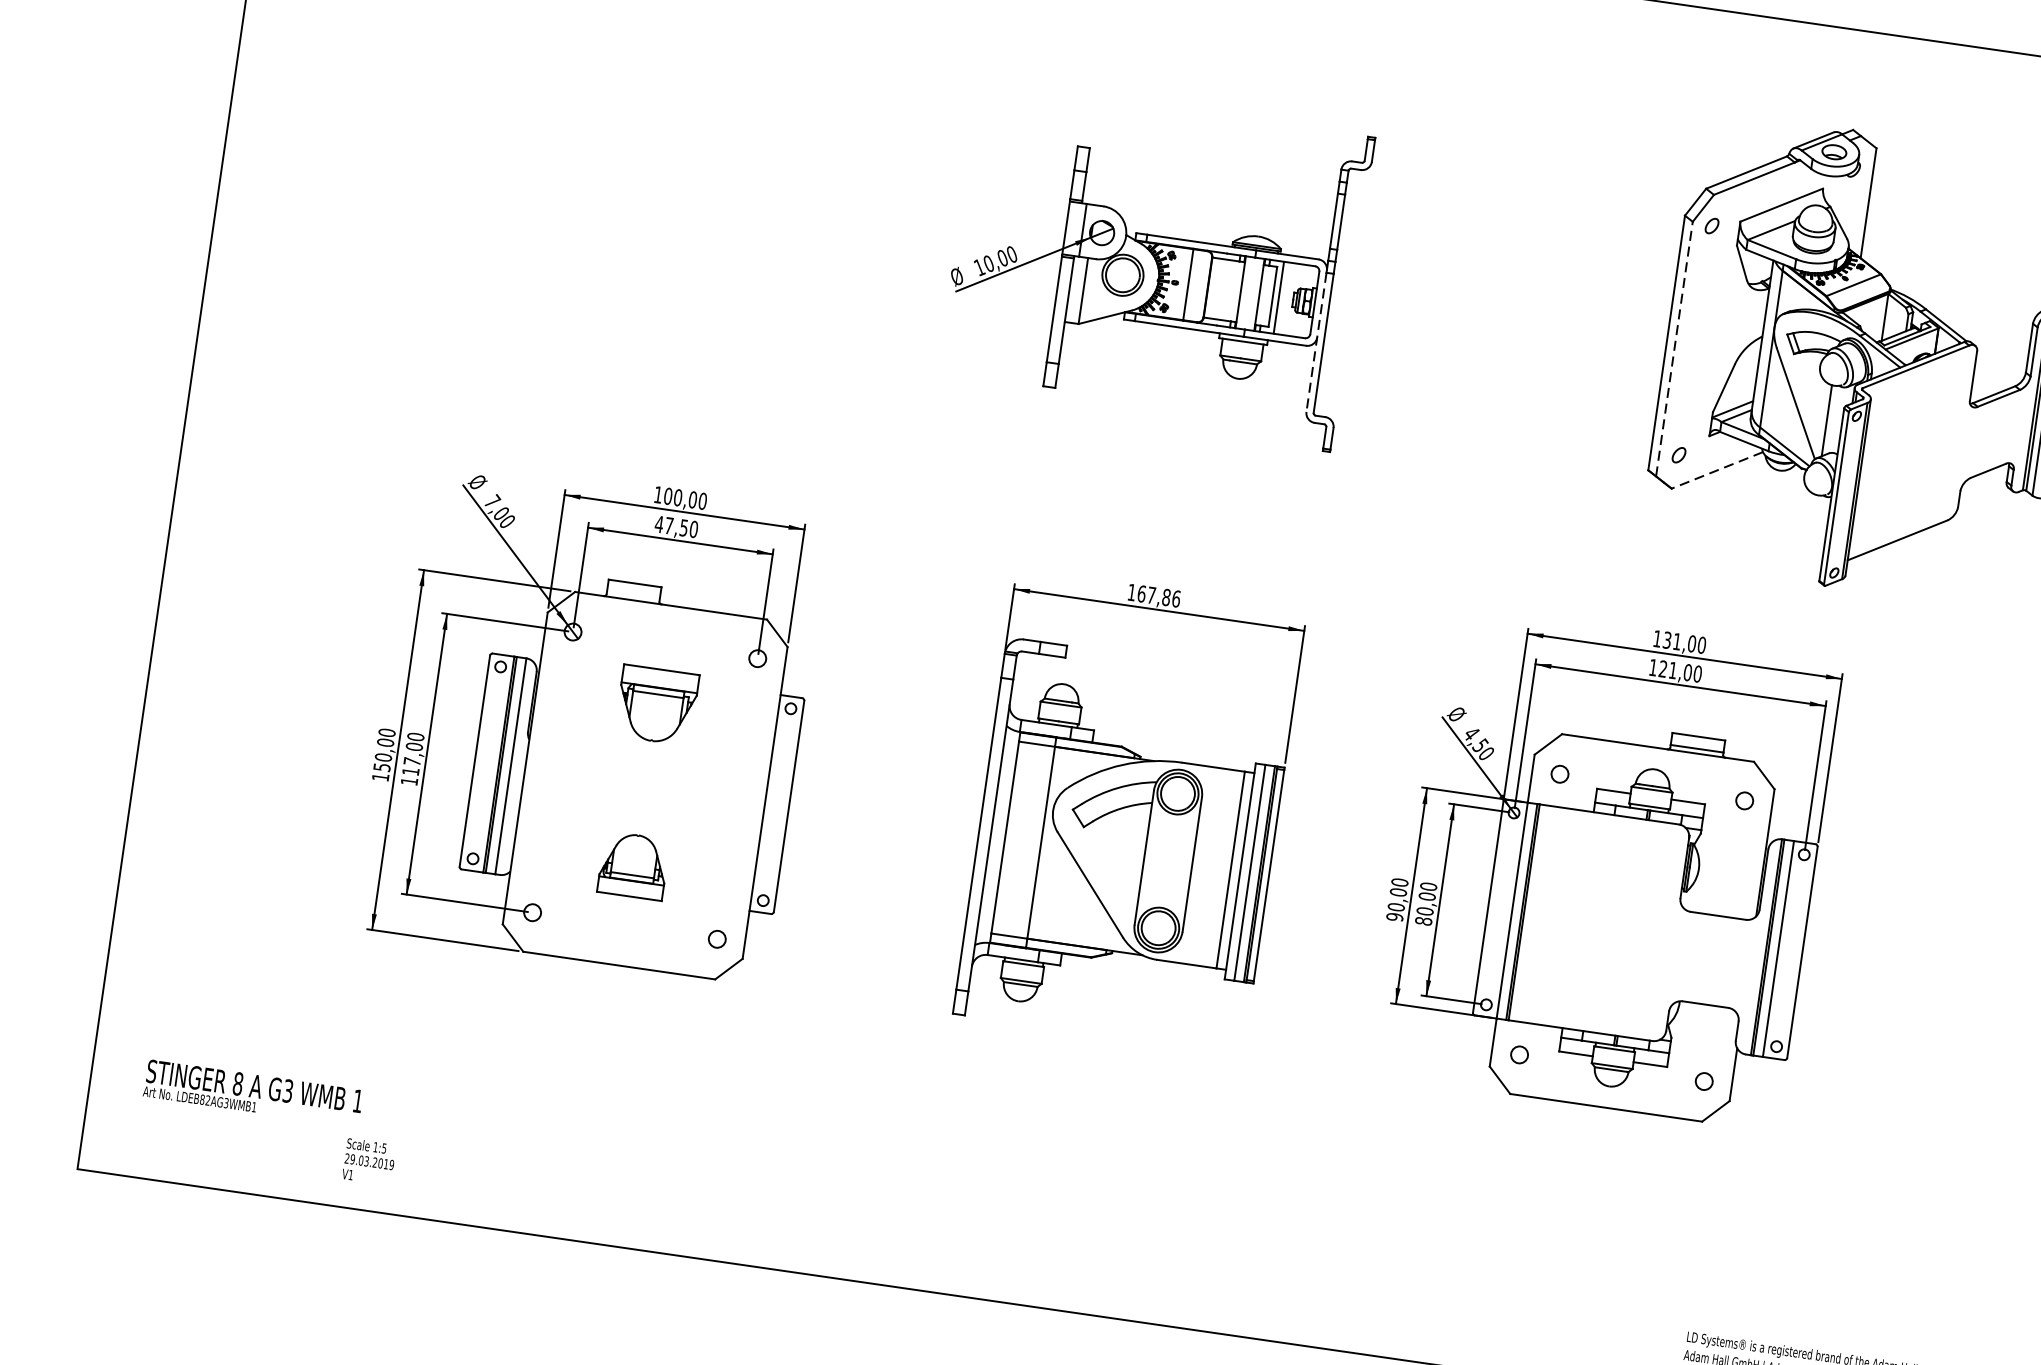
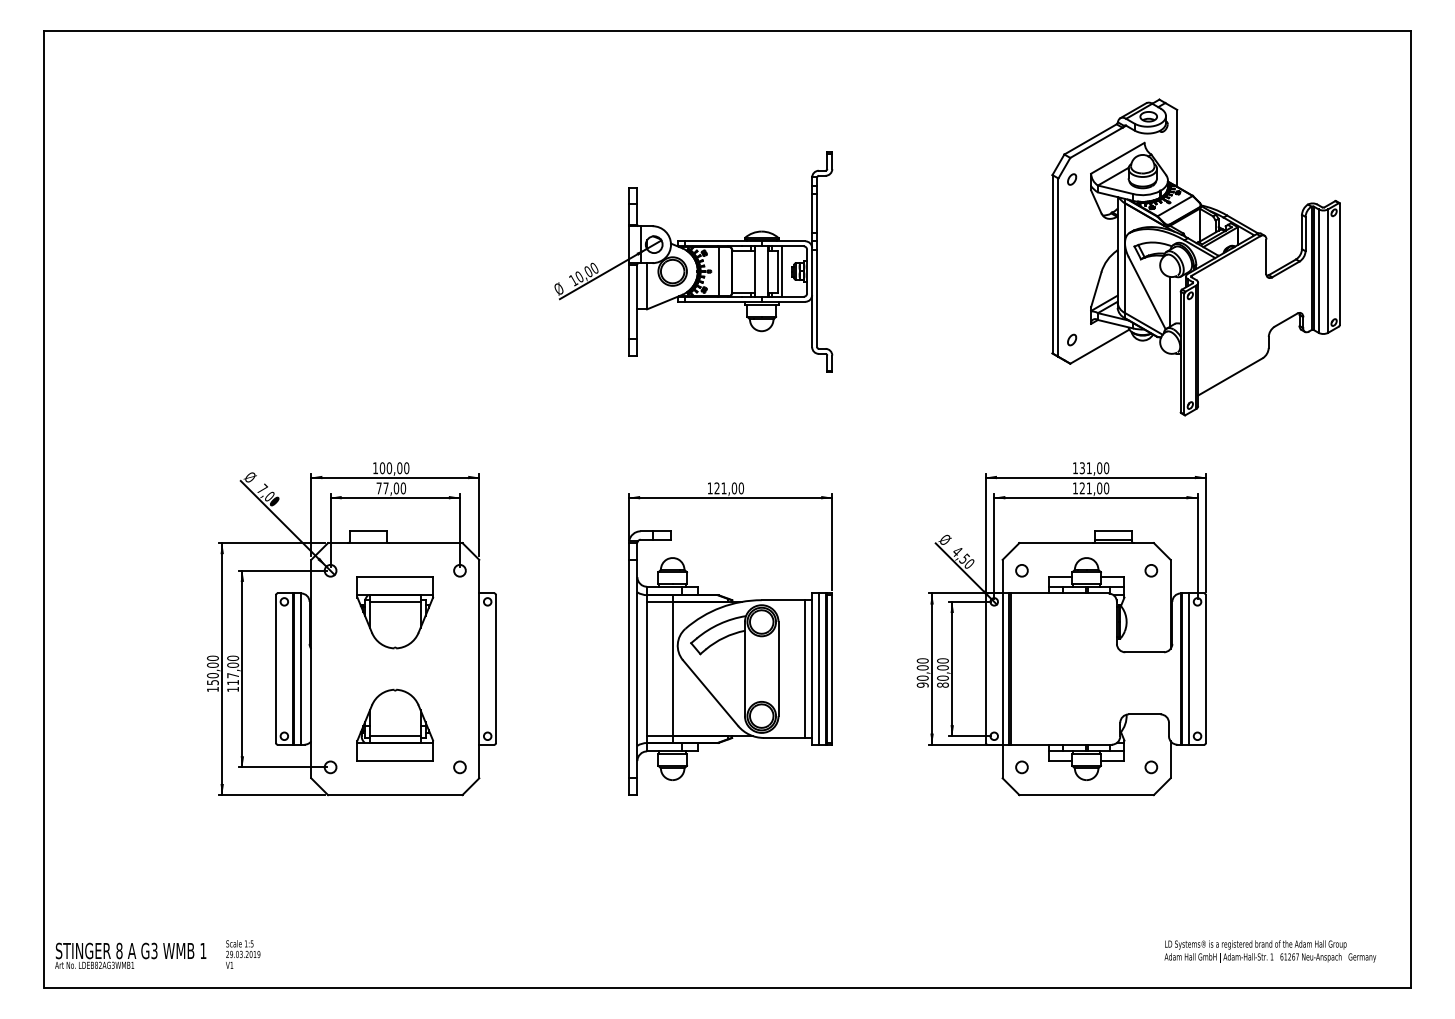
line: (1317, 342) -> (812, 298), dashed -> solid
line: (1674, 348) -> (1058, 267), dashed -> solid
line: (1716, 470) -> (1099, 346), dashed -> solid
text: (671, 526) -> (387, 488), 47,50 -> 77,00
text: (1159, 596) -> (729, 488), 167,86 -> 121,00
part: (657, 704) -> (395, 612), size x1.43
part: (634, 864) -> (395, 724), size x1.67
text: (252, 1092) -> (130, 955), moved

